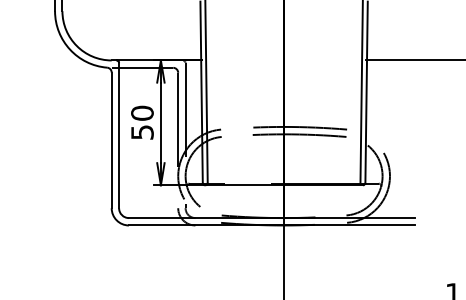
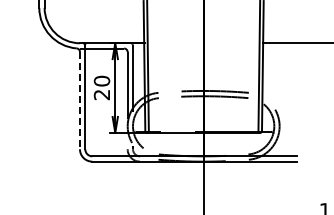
text: (141, 133) -> (101, 95), 50 -> 20
line: (111, 140) -> (79, 100), solid -> dashed

